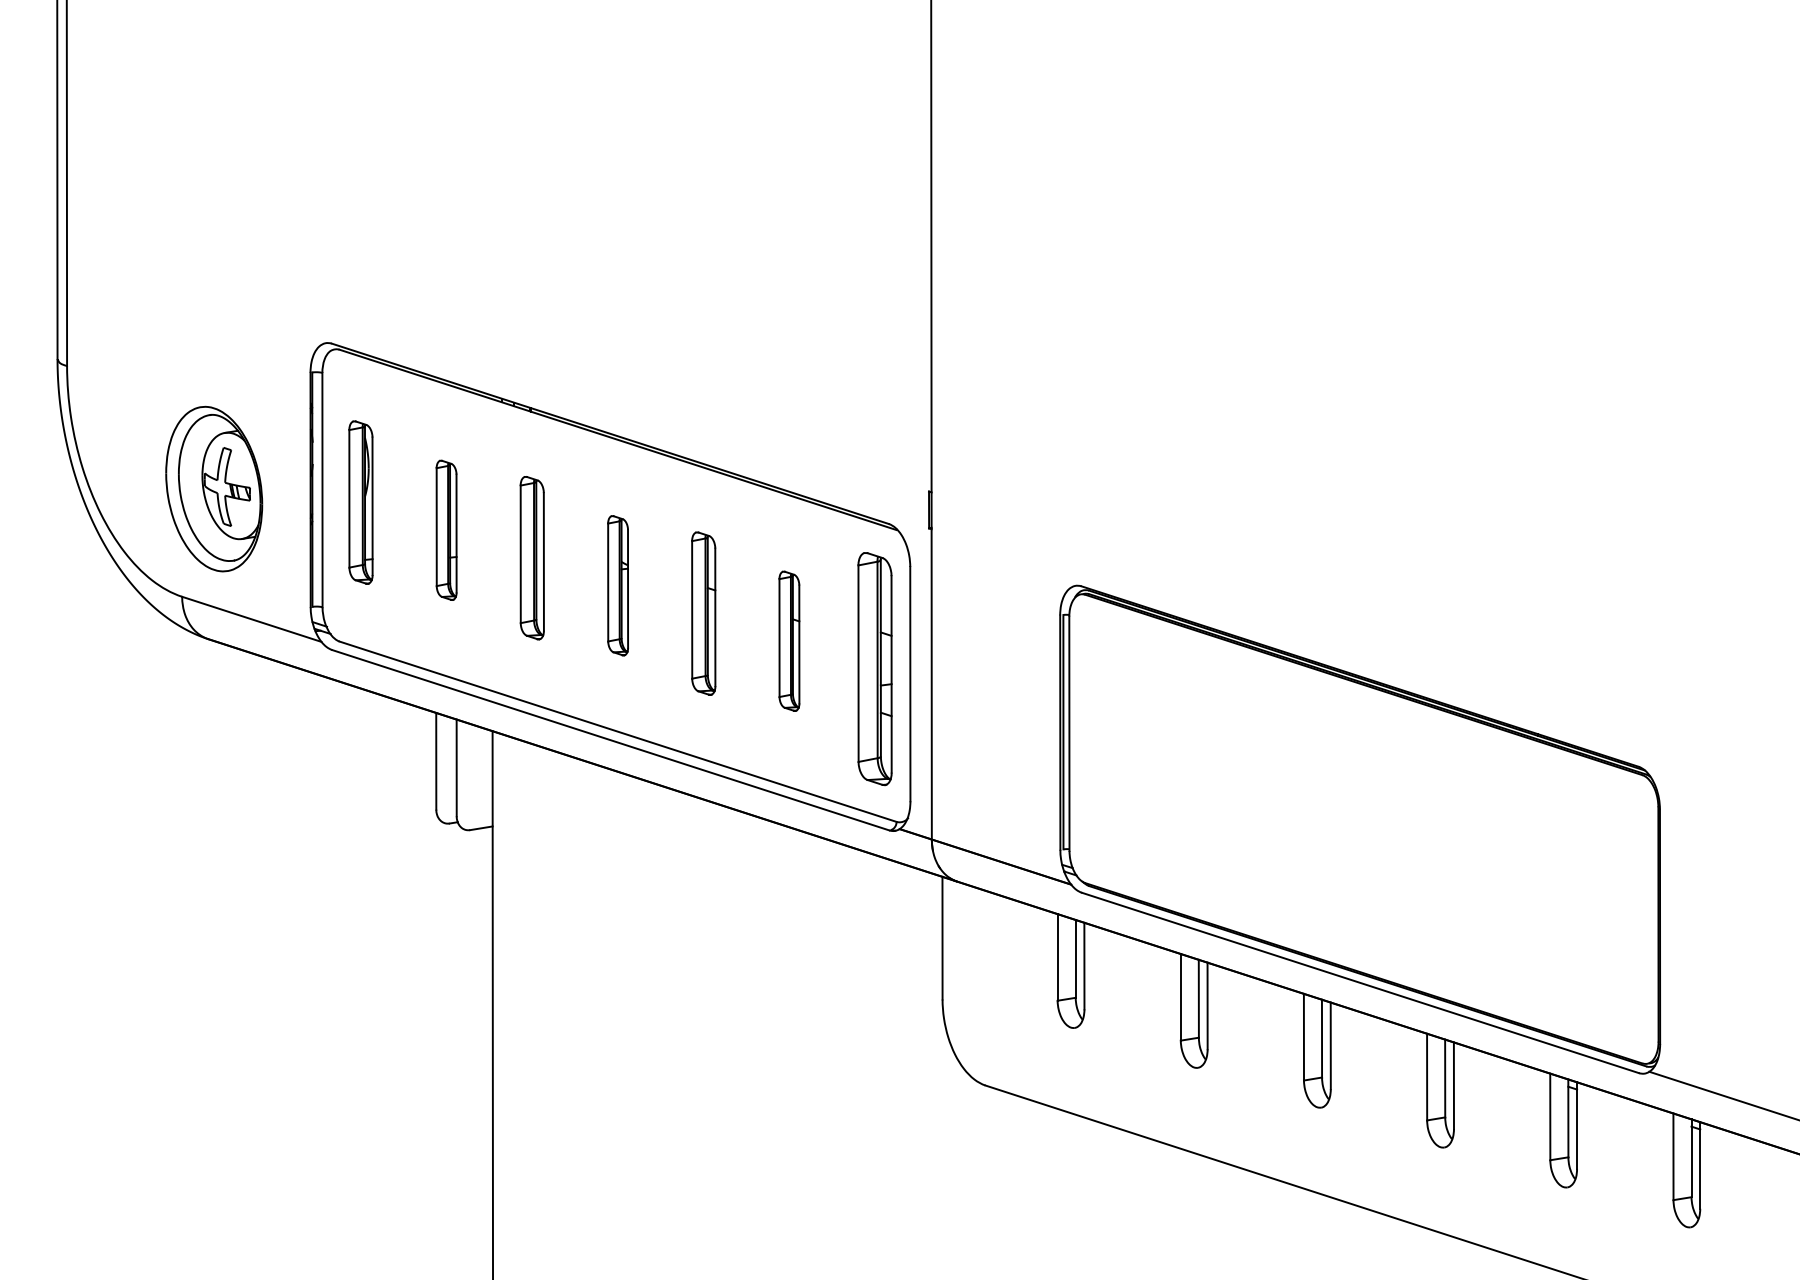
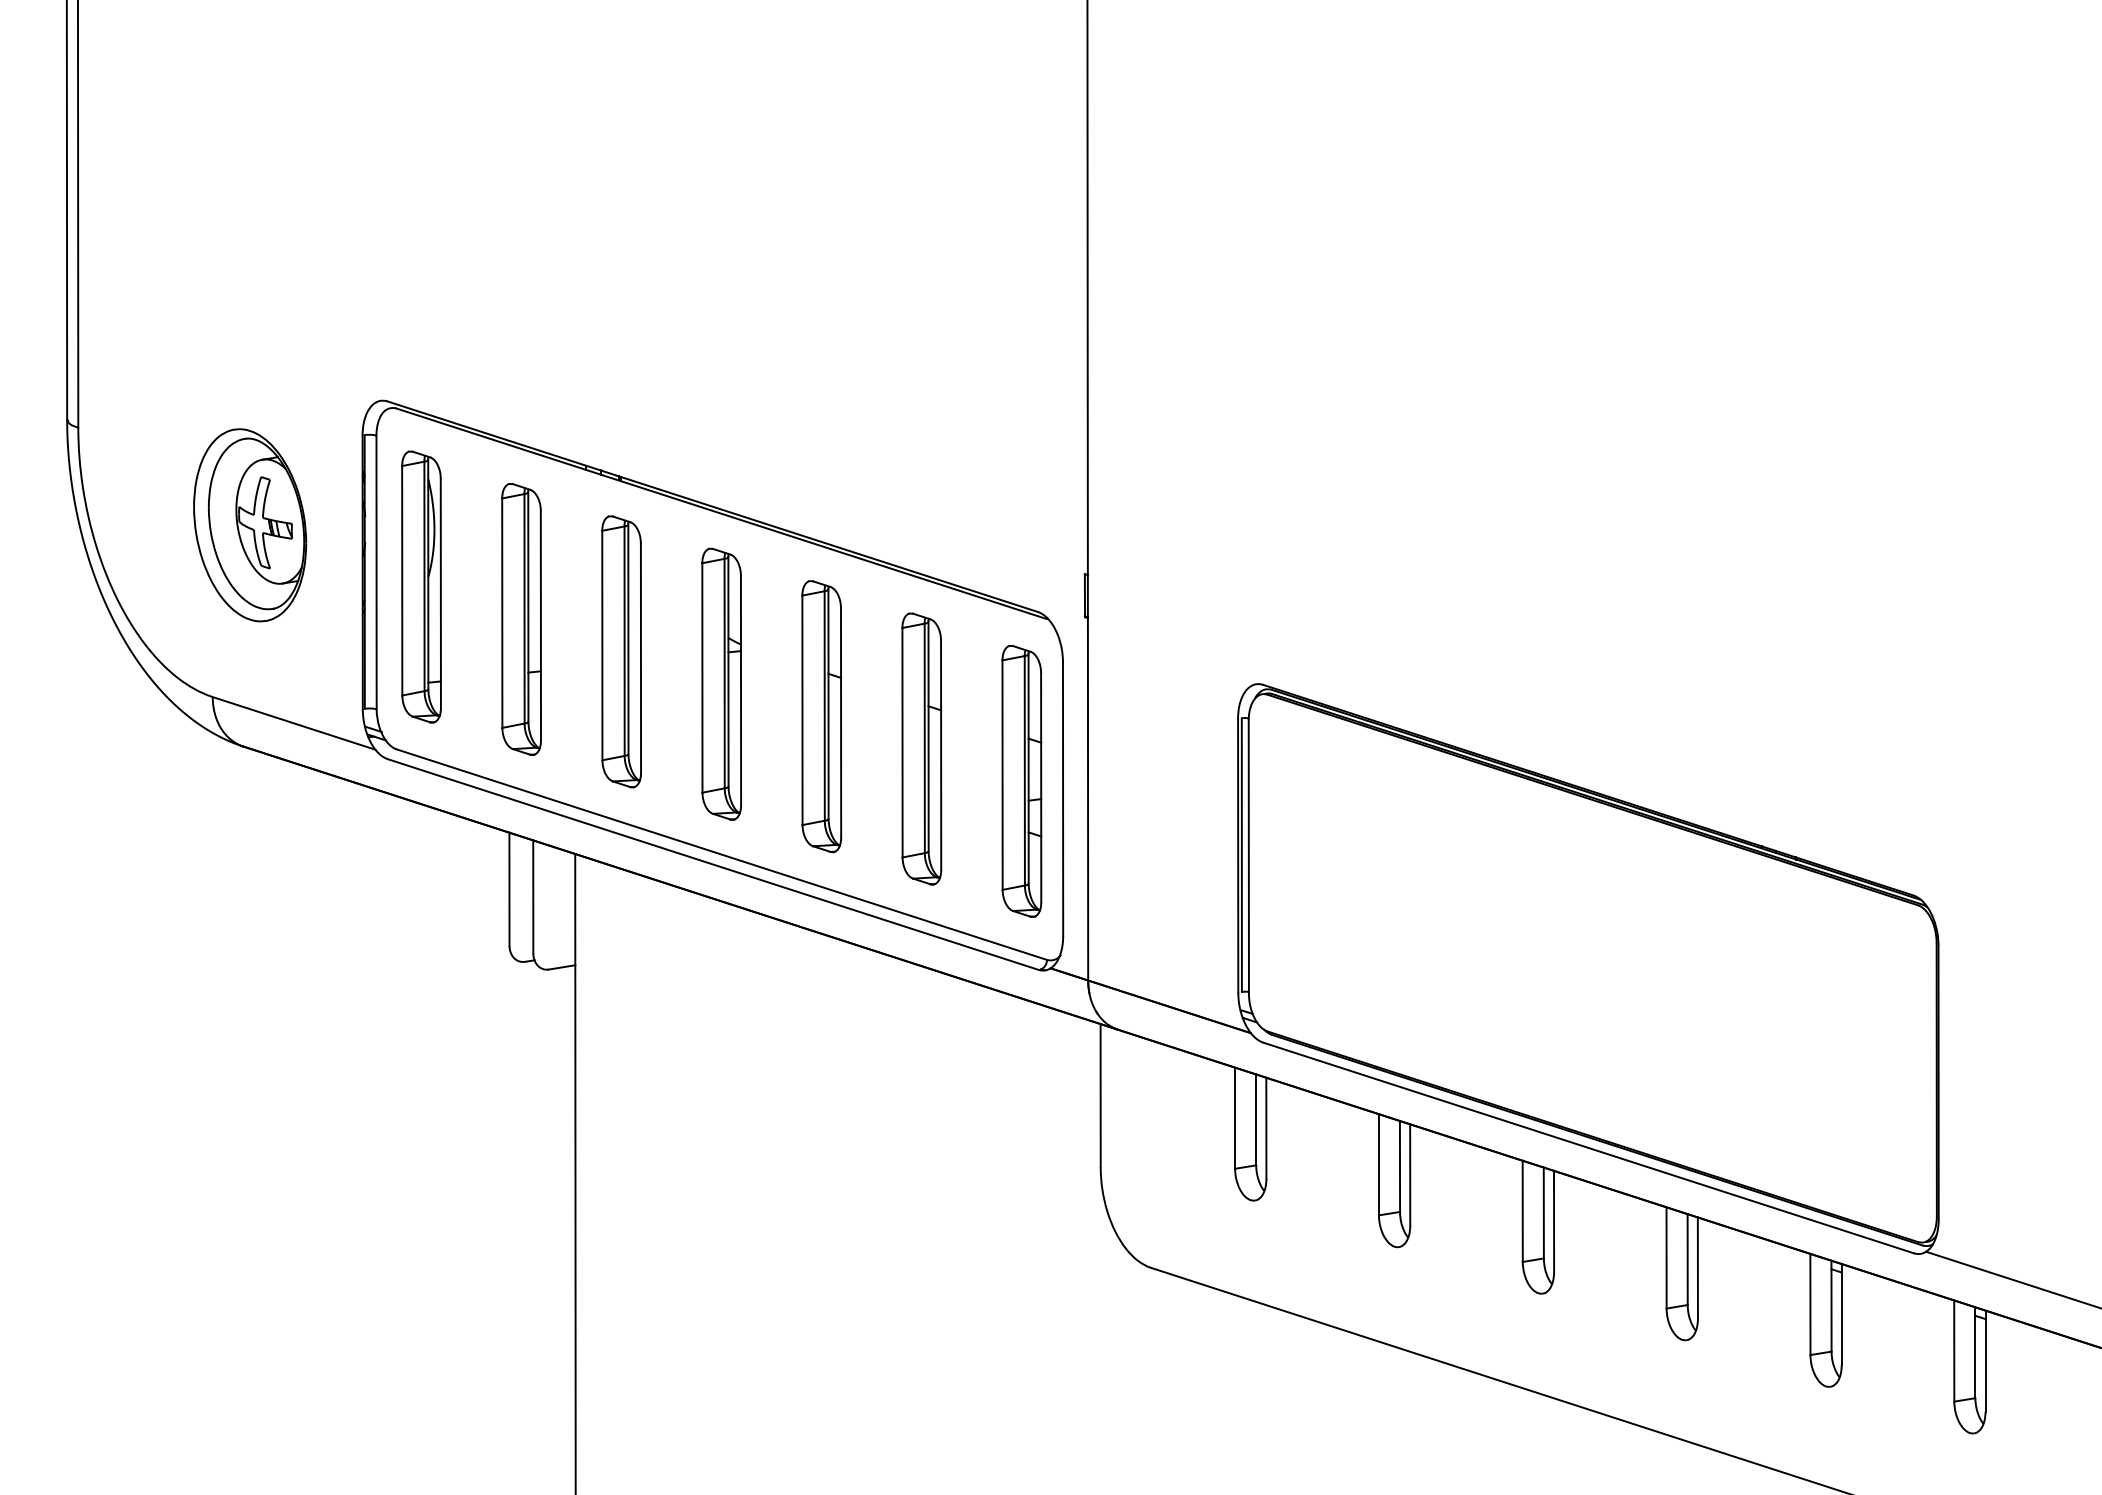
part: (214, 489) -> (250, 525), moved
part: (360, 502) -> (421, 586), size x1.43
part: (446, 530) -> (521, 619), size x1.67
part: (532, 557) -> (621, 651), size x1.43
part: (617, 585) -> (721, 683), size x1.67
part: (703, 613) -> (821, 716), size x1.43
part: (789, 640) -> (921, 748), size x1.67

